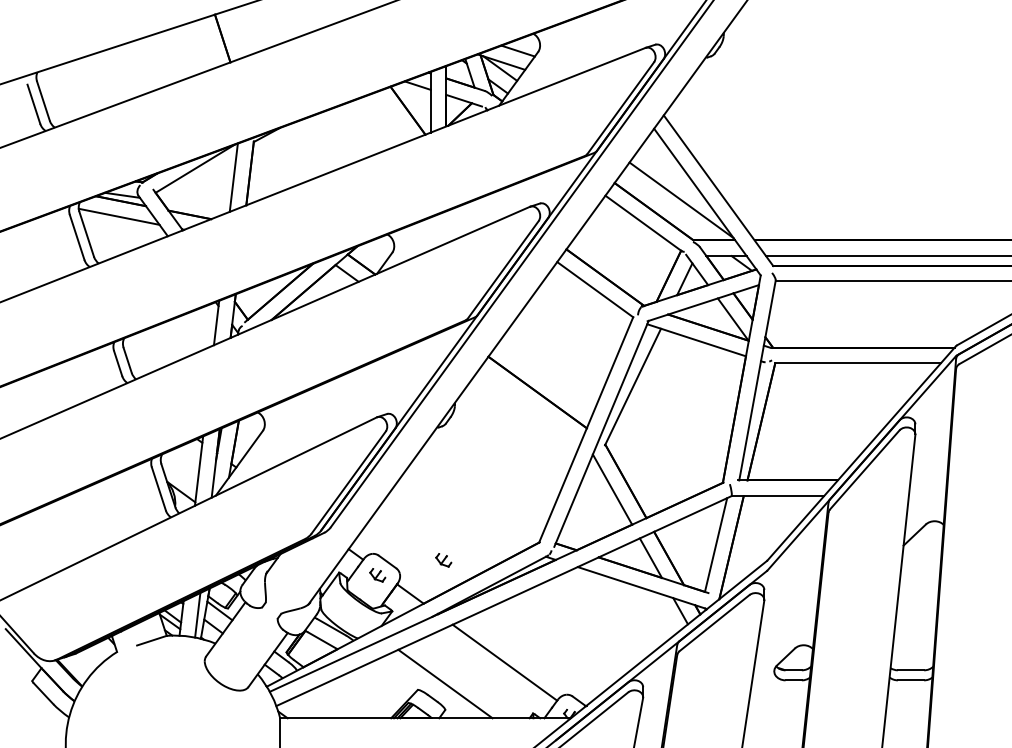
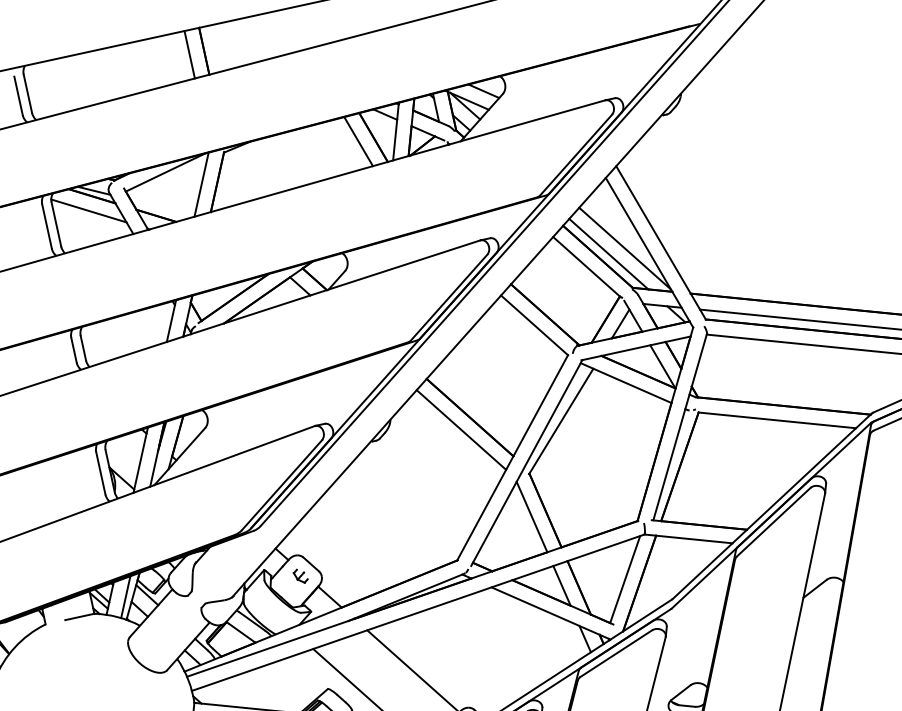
line: (207, 43) -> (189, 54), added
line: (392, 116) -> (358, 141), added
line: (665, 207) -> (609, 253), added
line: (529, 406) -> (460, 430), added
part: (443, 560) -> (364, 568), removed

